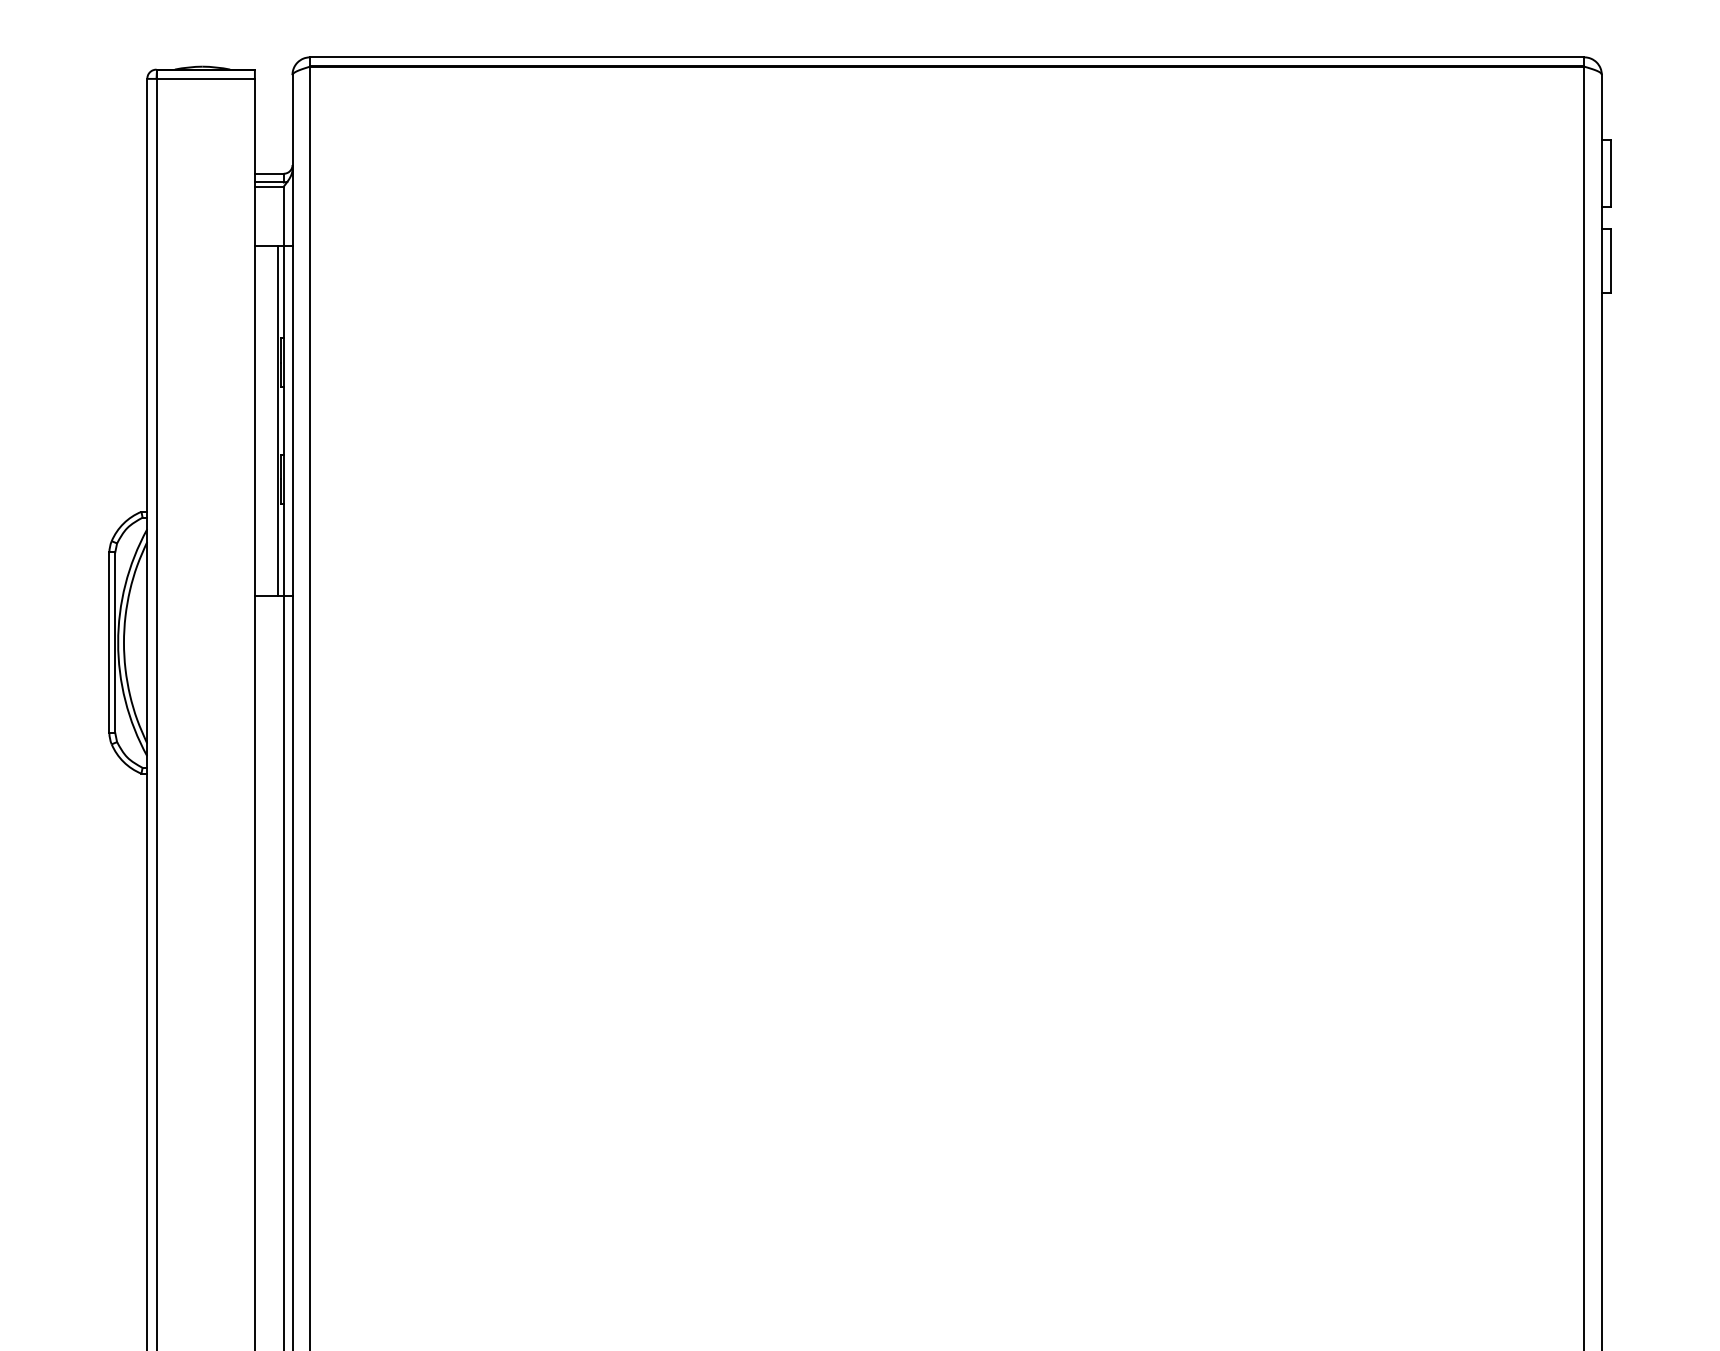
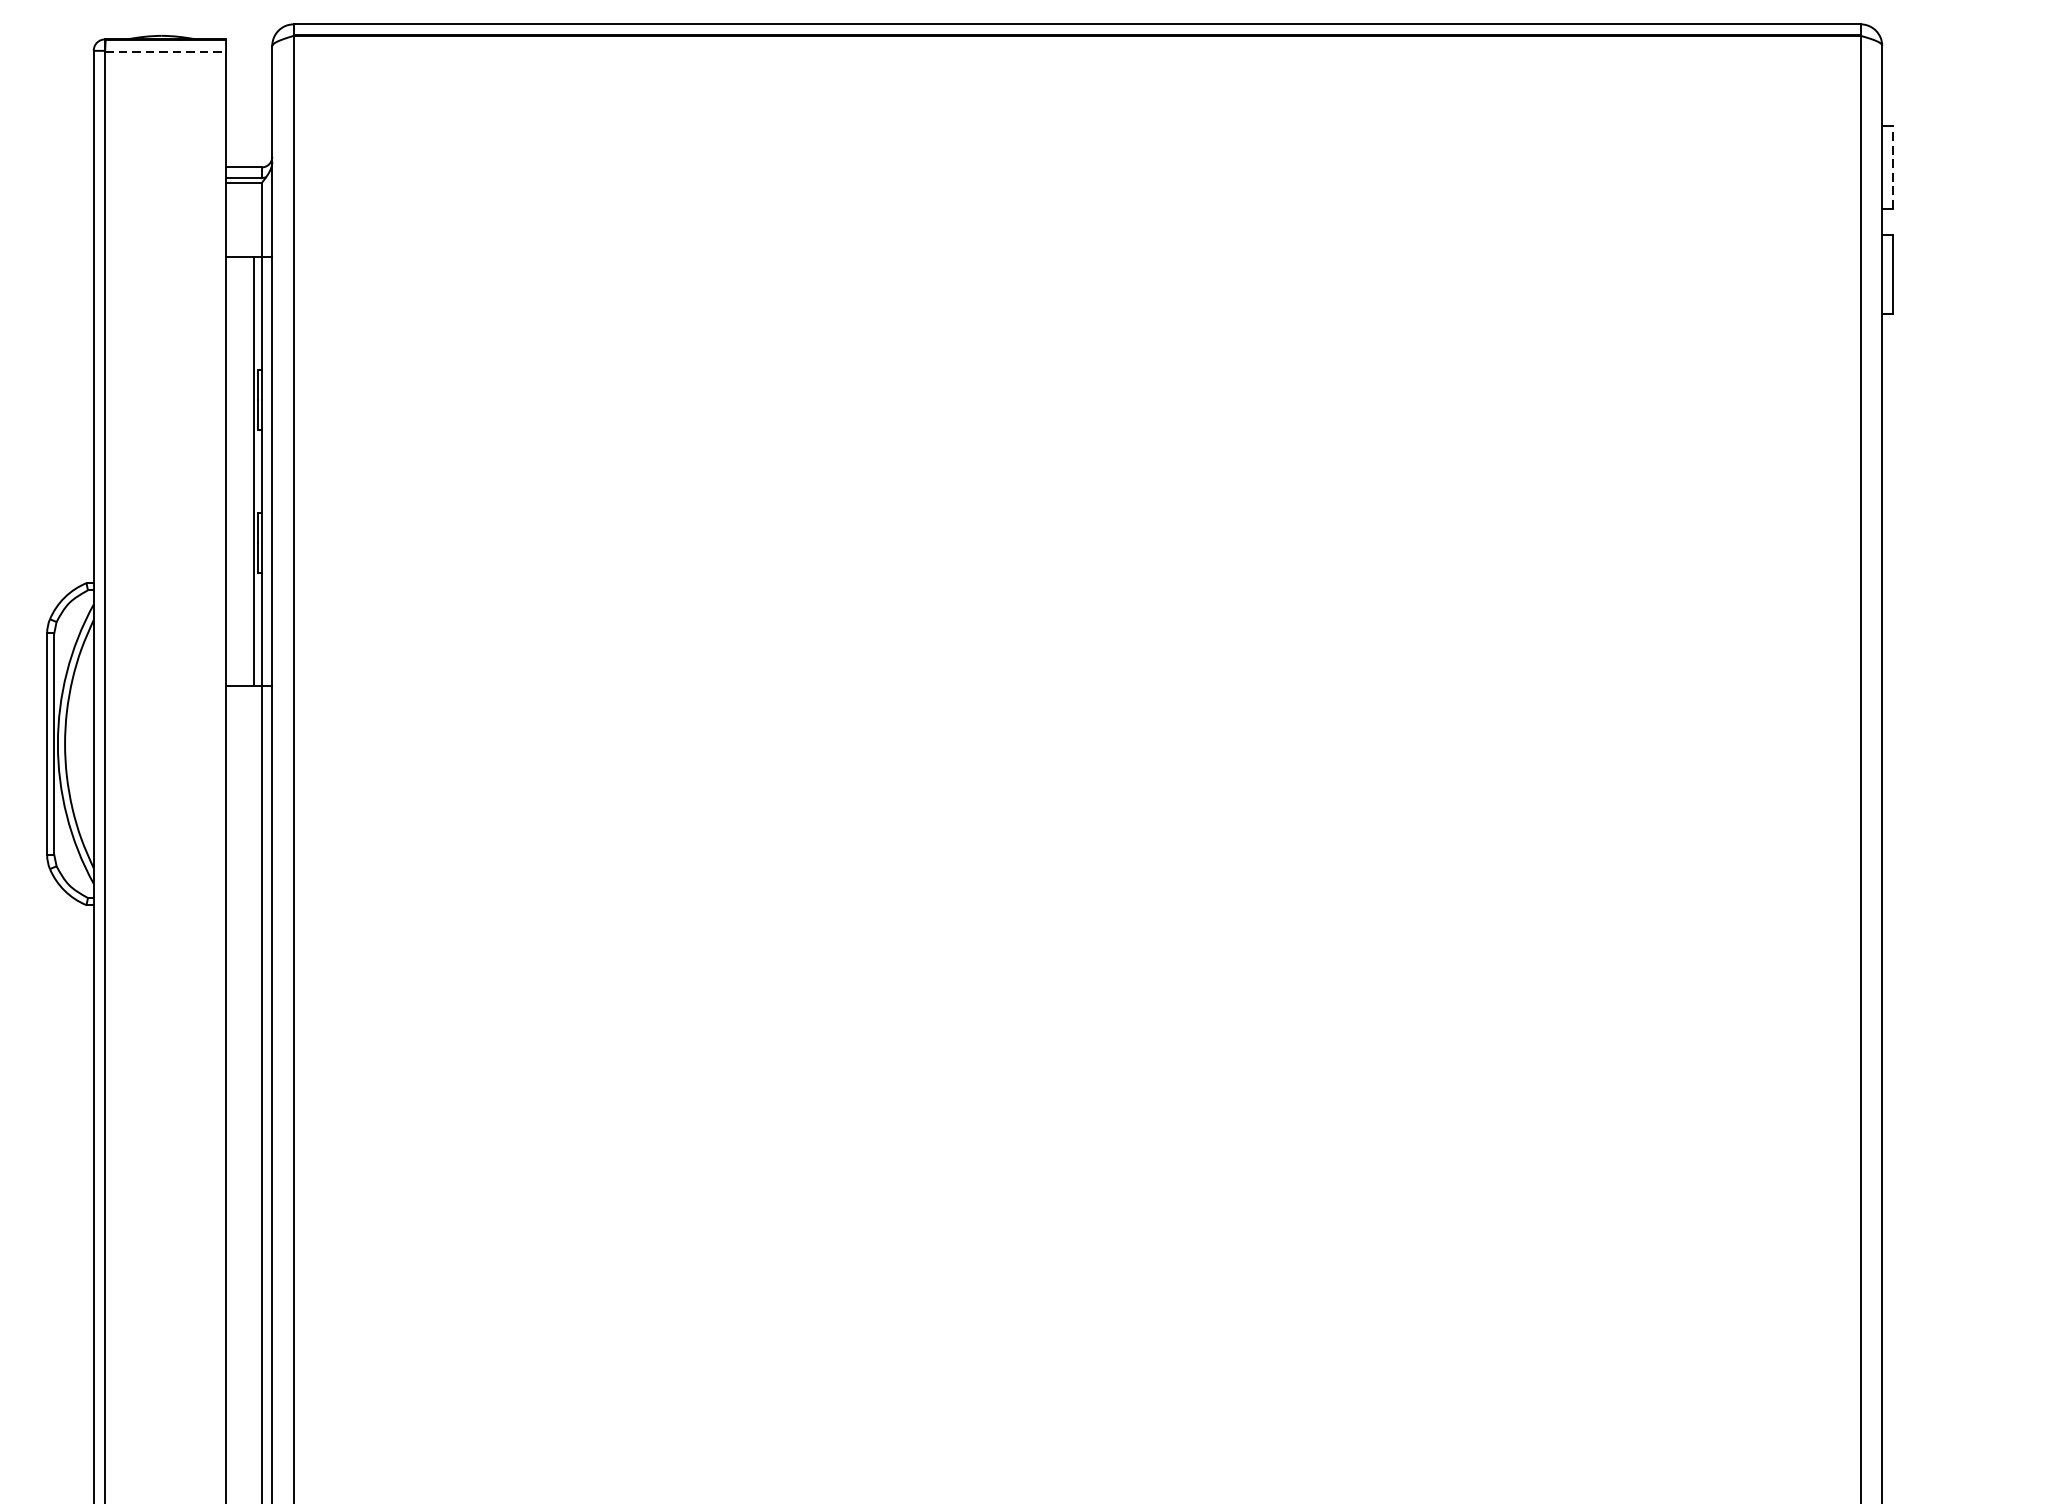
line: (206, 79) -> (166, 51), solid -> dashed
line: (1610, 173) -> (1892, 167), solid -> dashed

